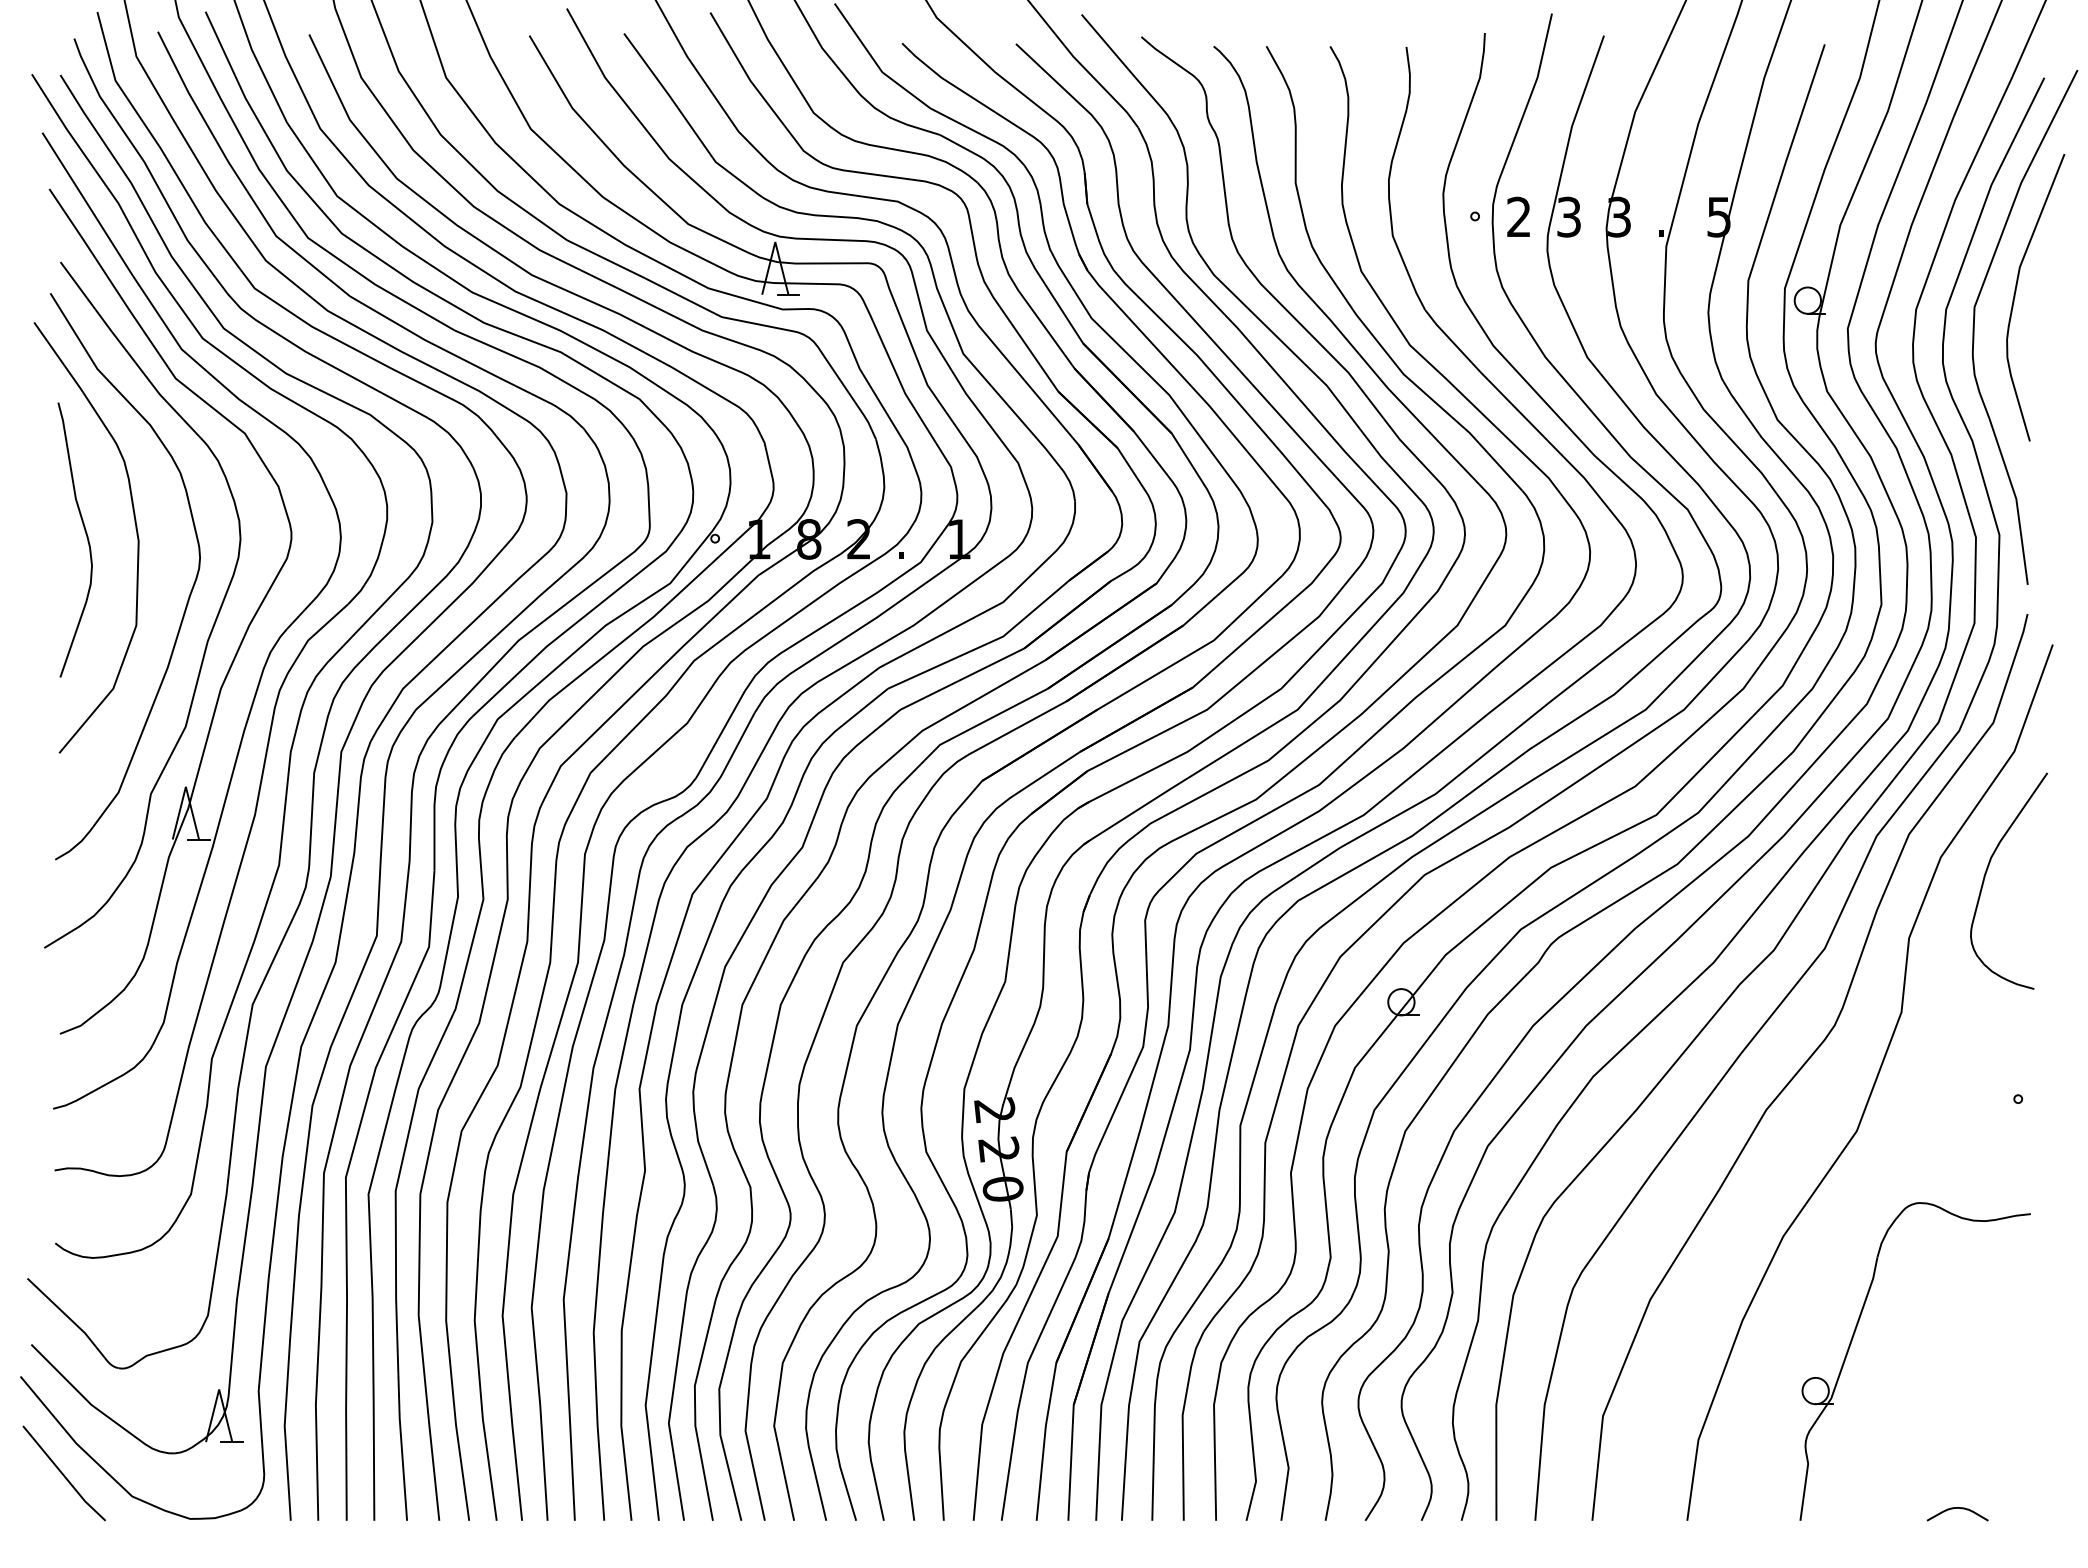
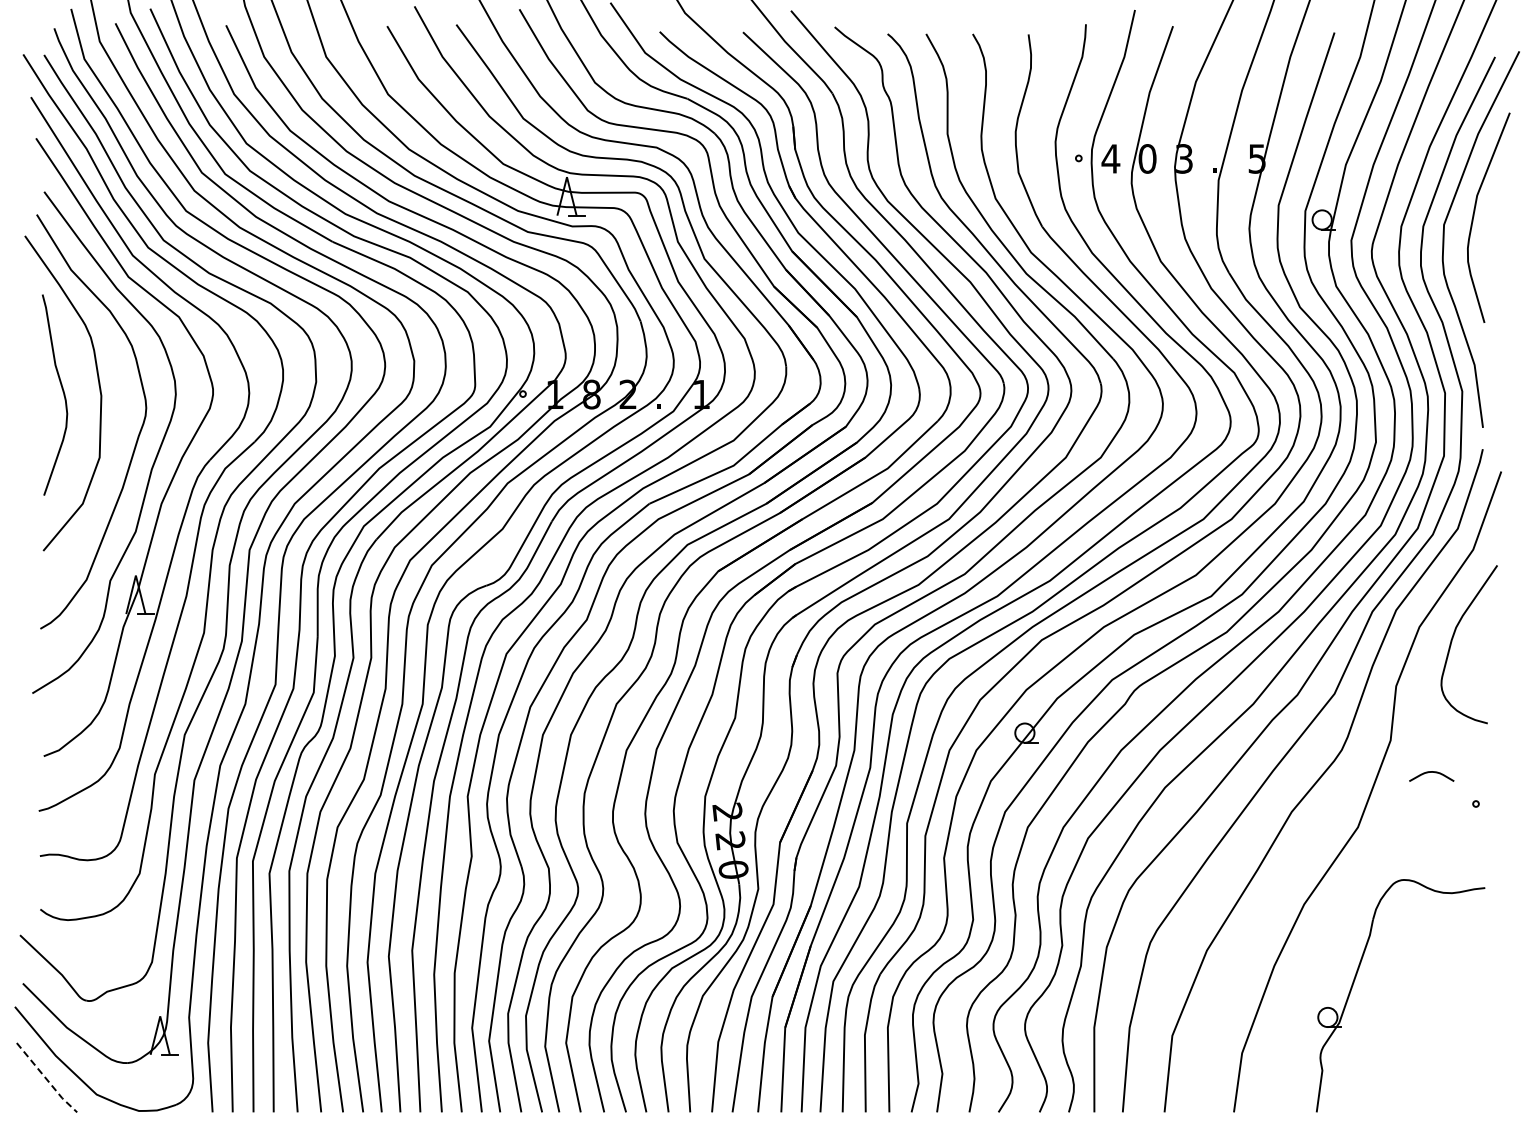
text: (1518, 216) -> (1110, 158), 2 -> 4
text: (1569, 216) -> (1147, 158), 3 -> 0
line: (63, 1475) -> (46, 1079), solid -> dashed
curve: (1957, 1508) -> (1431, 772), moved

